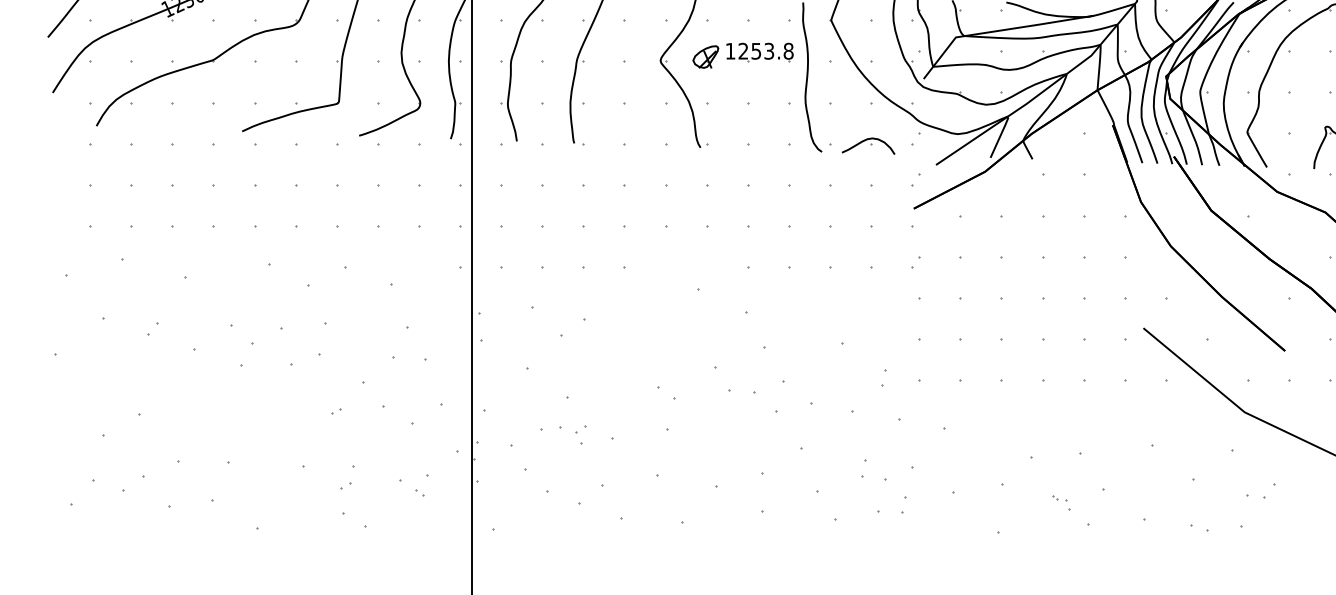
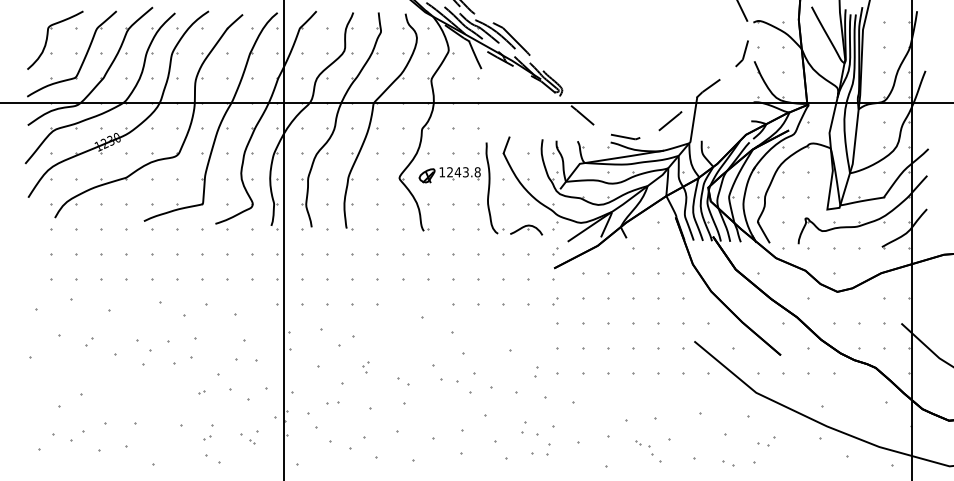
text: (755, 51) -> (457, 172), 1253.8 -> 1243.8
part: (580, 434) -> (365, 367), moved
part: (1061, 501) -> (644, 447), size x1.67

